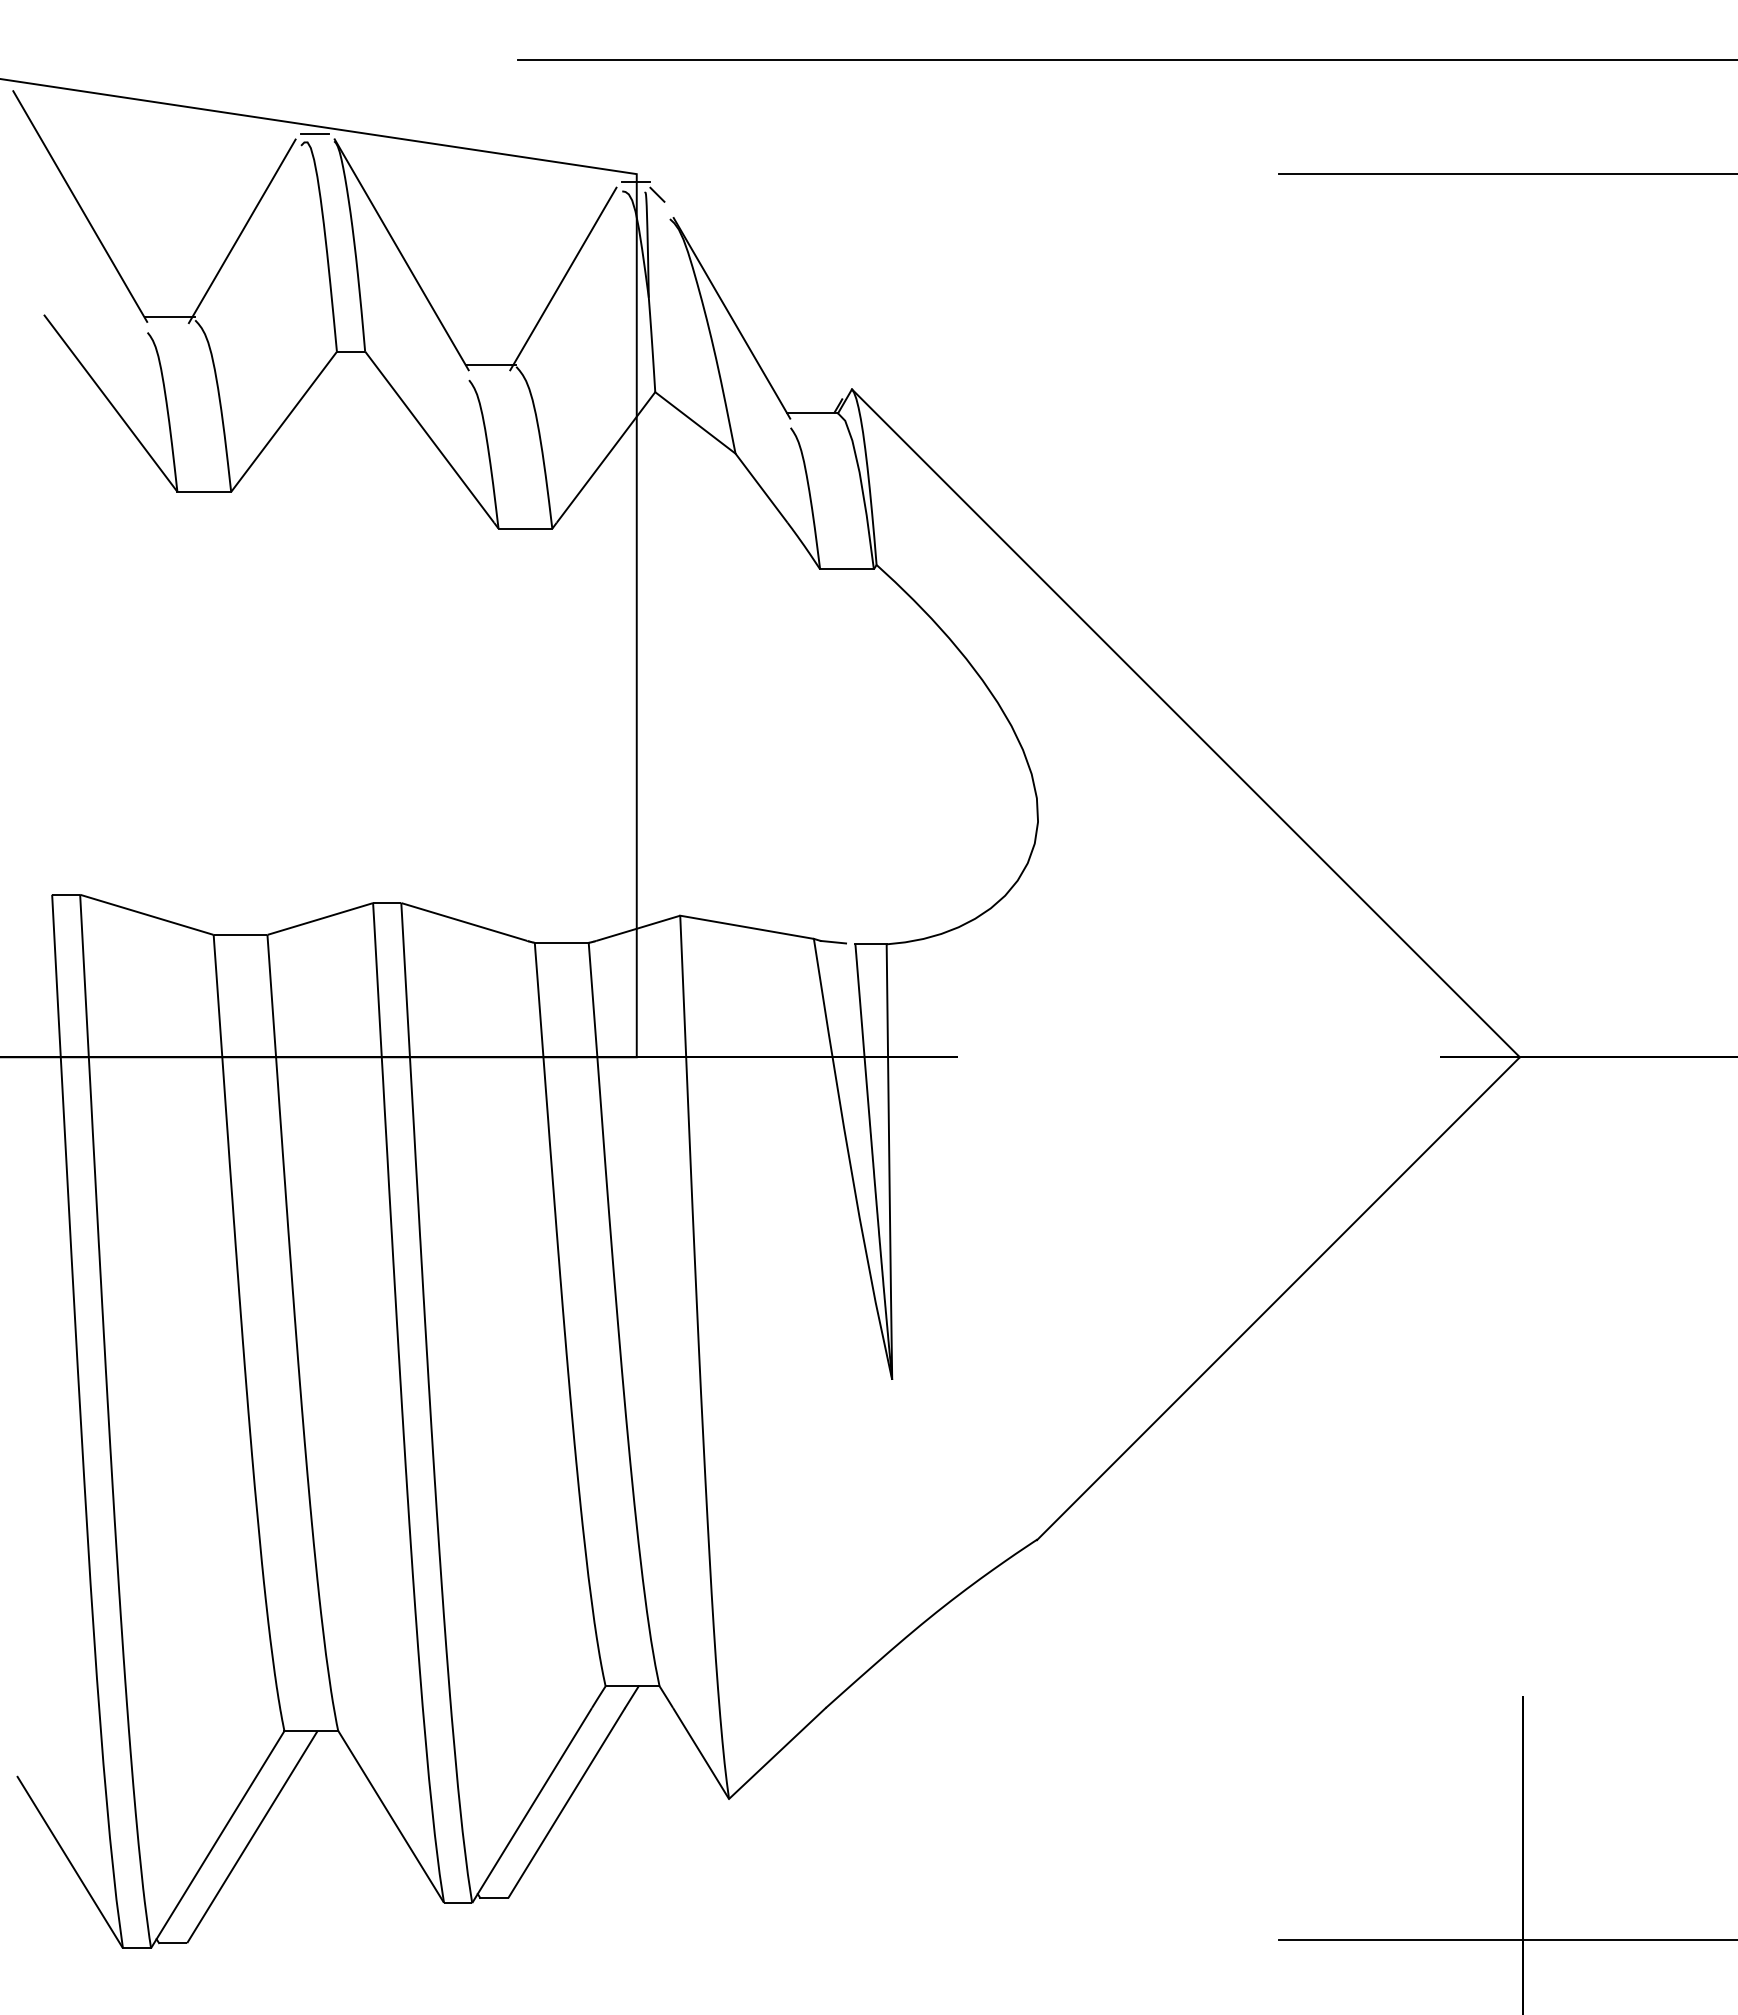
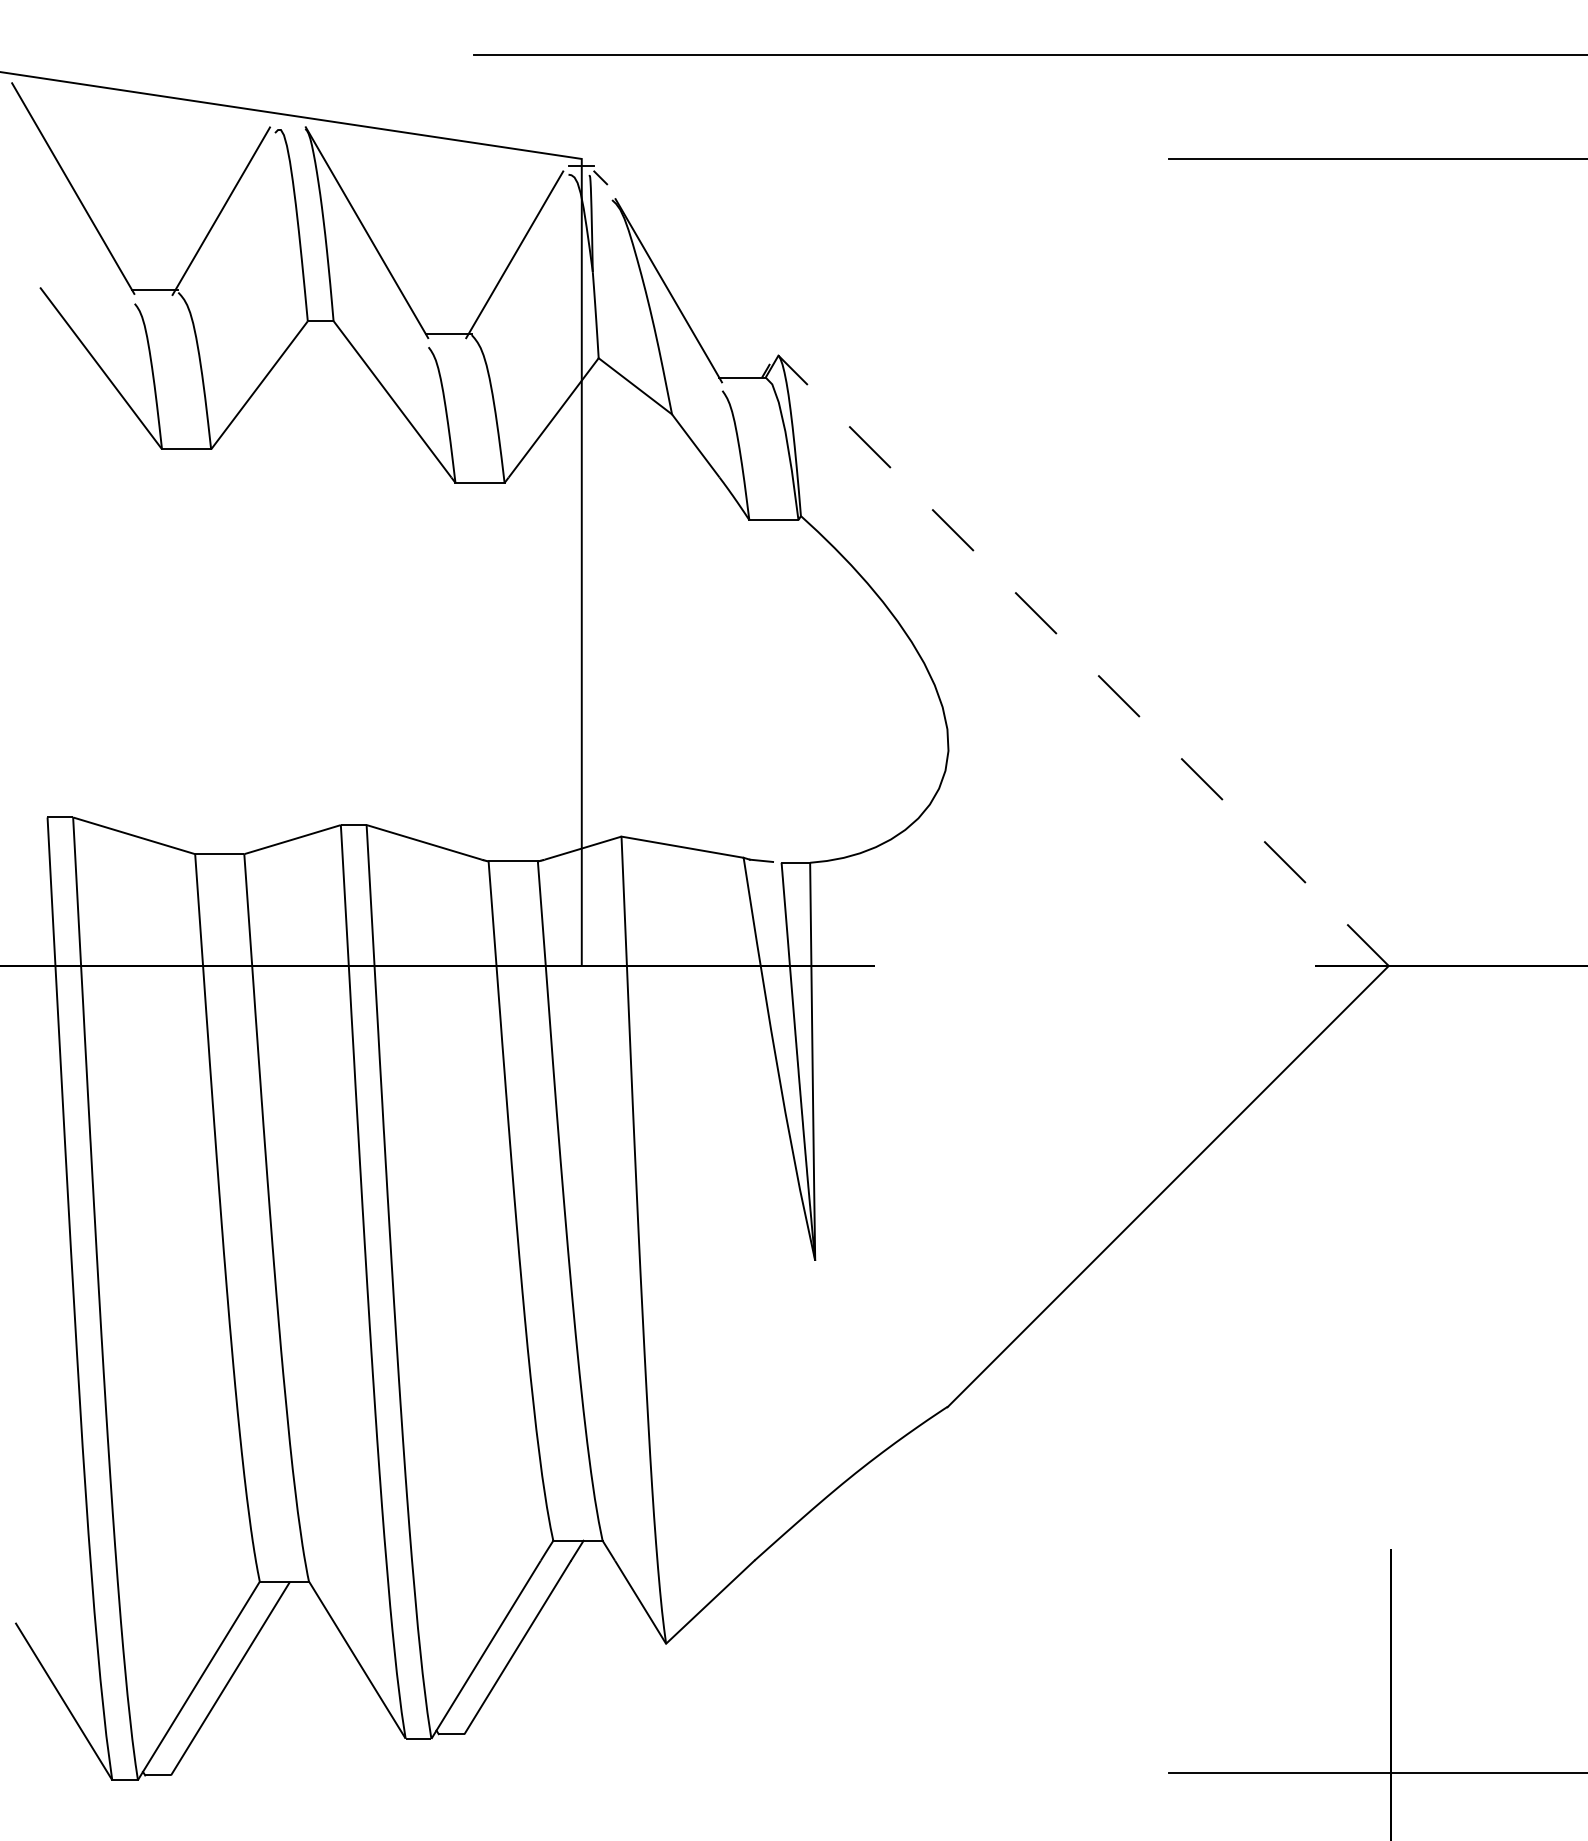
line: (315, 134) -> (288, 122), removed
line: (1185, 722) -> (1083, 660), solid -> dashed

